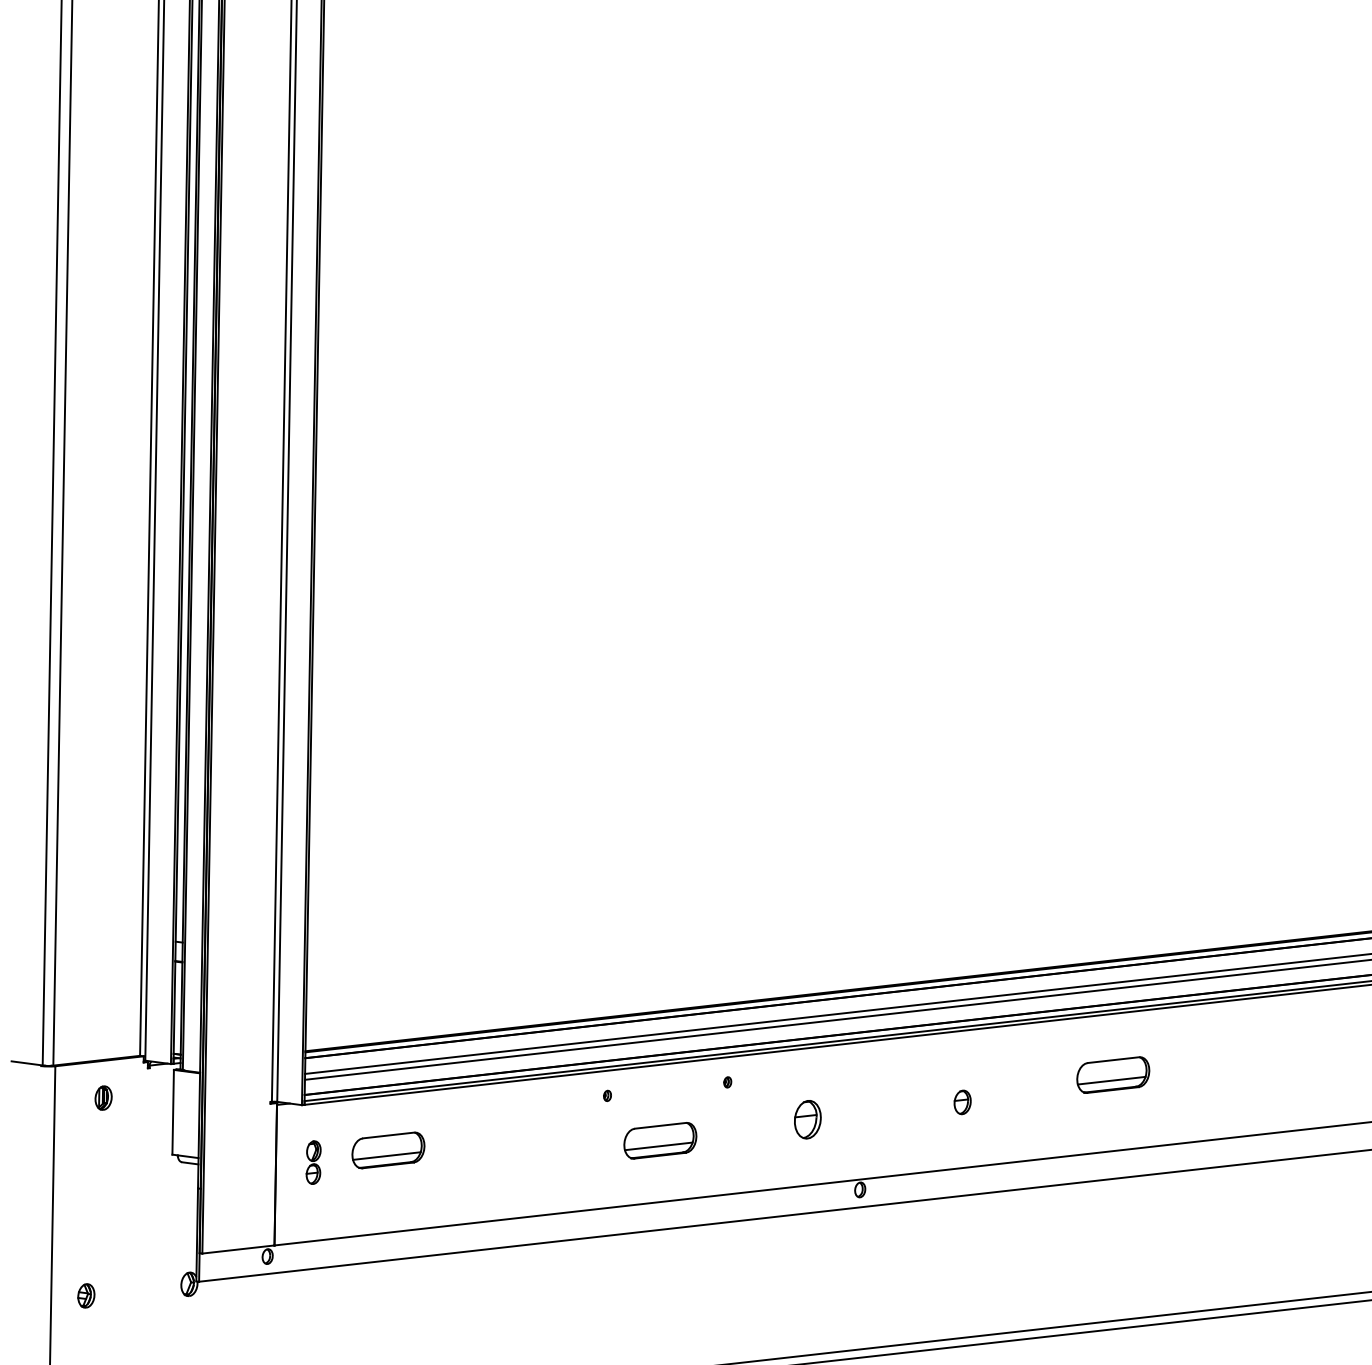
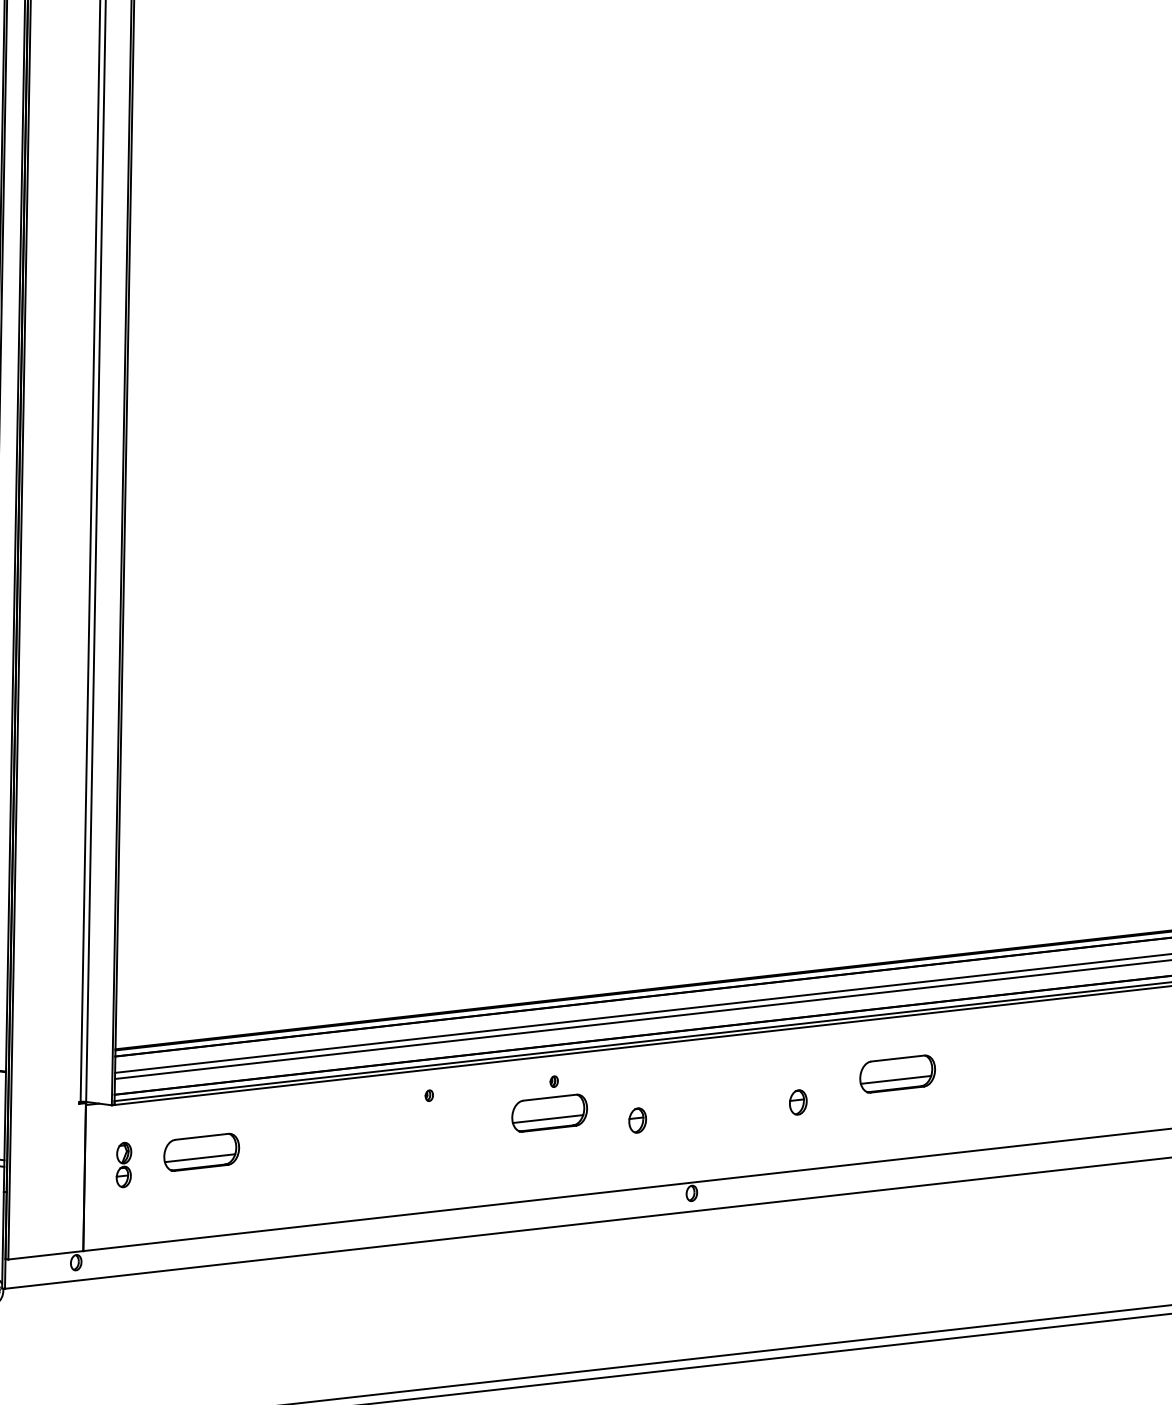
part: (1113, 1074) -> (897, 1073), moved
part: (808, 1119) -> (638, 1120), size x0.62
part: (660, 1140) -> (549, 1112), moved

